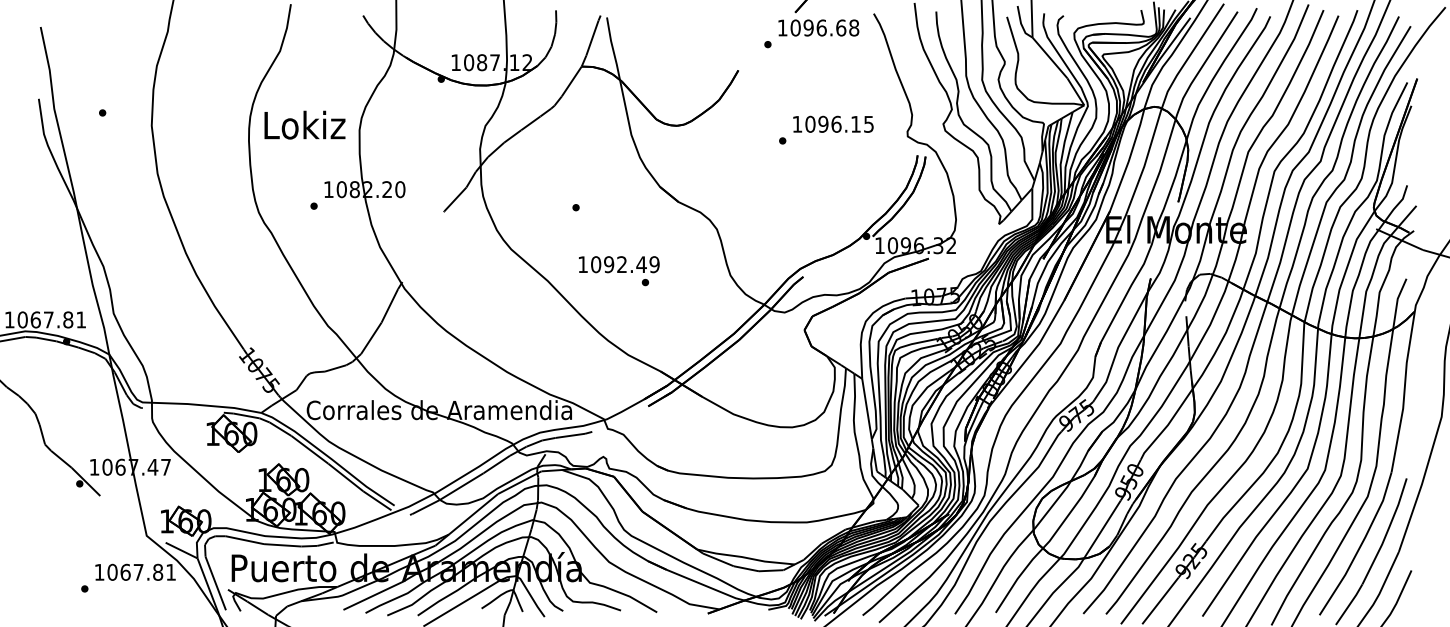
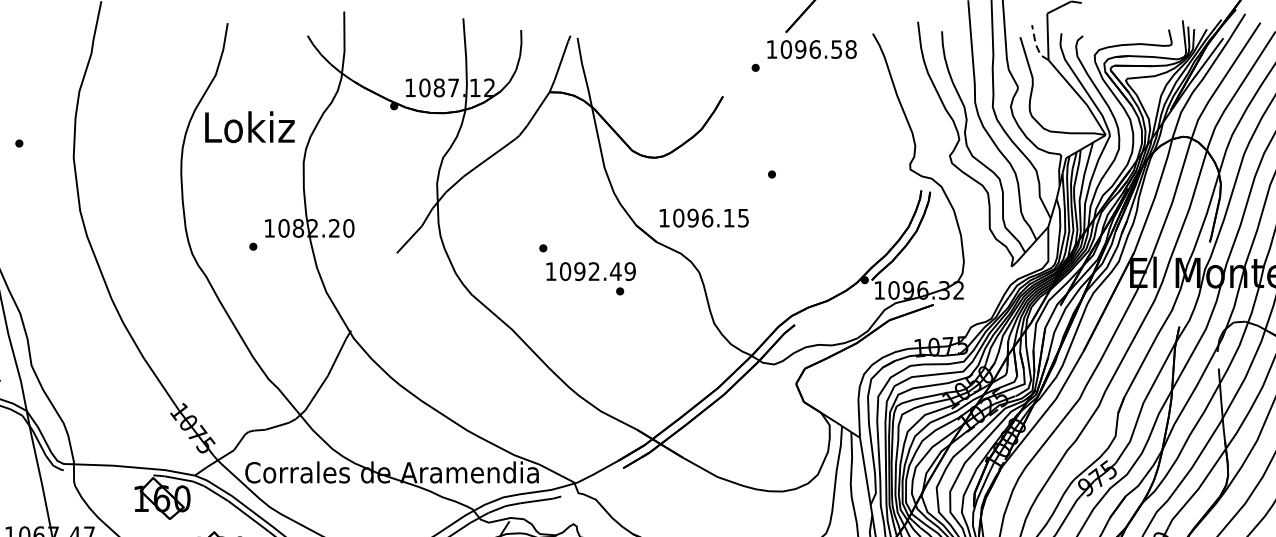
line: (1021, 24) -> (1036, 45), solid -> dashed
text: (841, 27) -> (837, 48), 1096.68 -> 1096.58
text: (833, 123) -> (704, 217), moved
text: (304, 124) -> (249, 126), moved
text: (619, 271) -> (591, 279), moved

